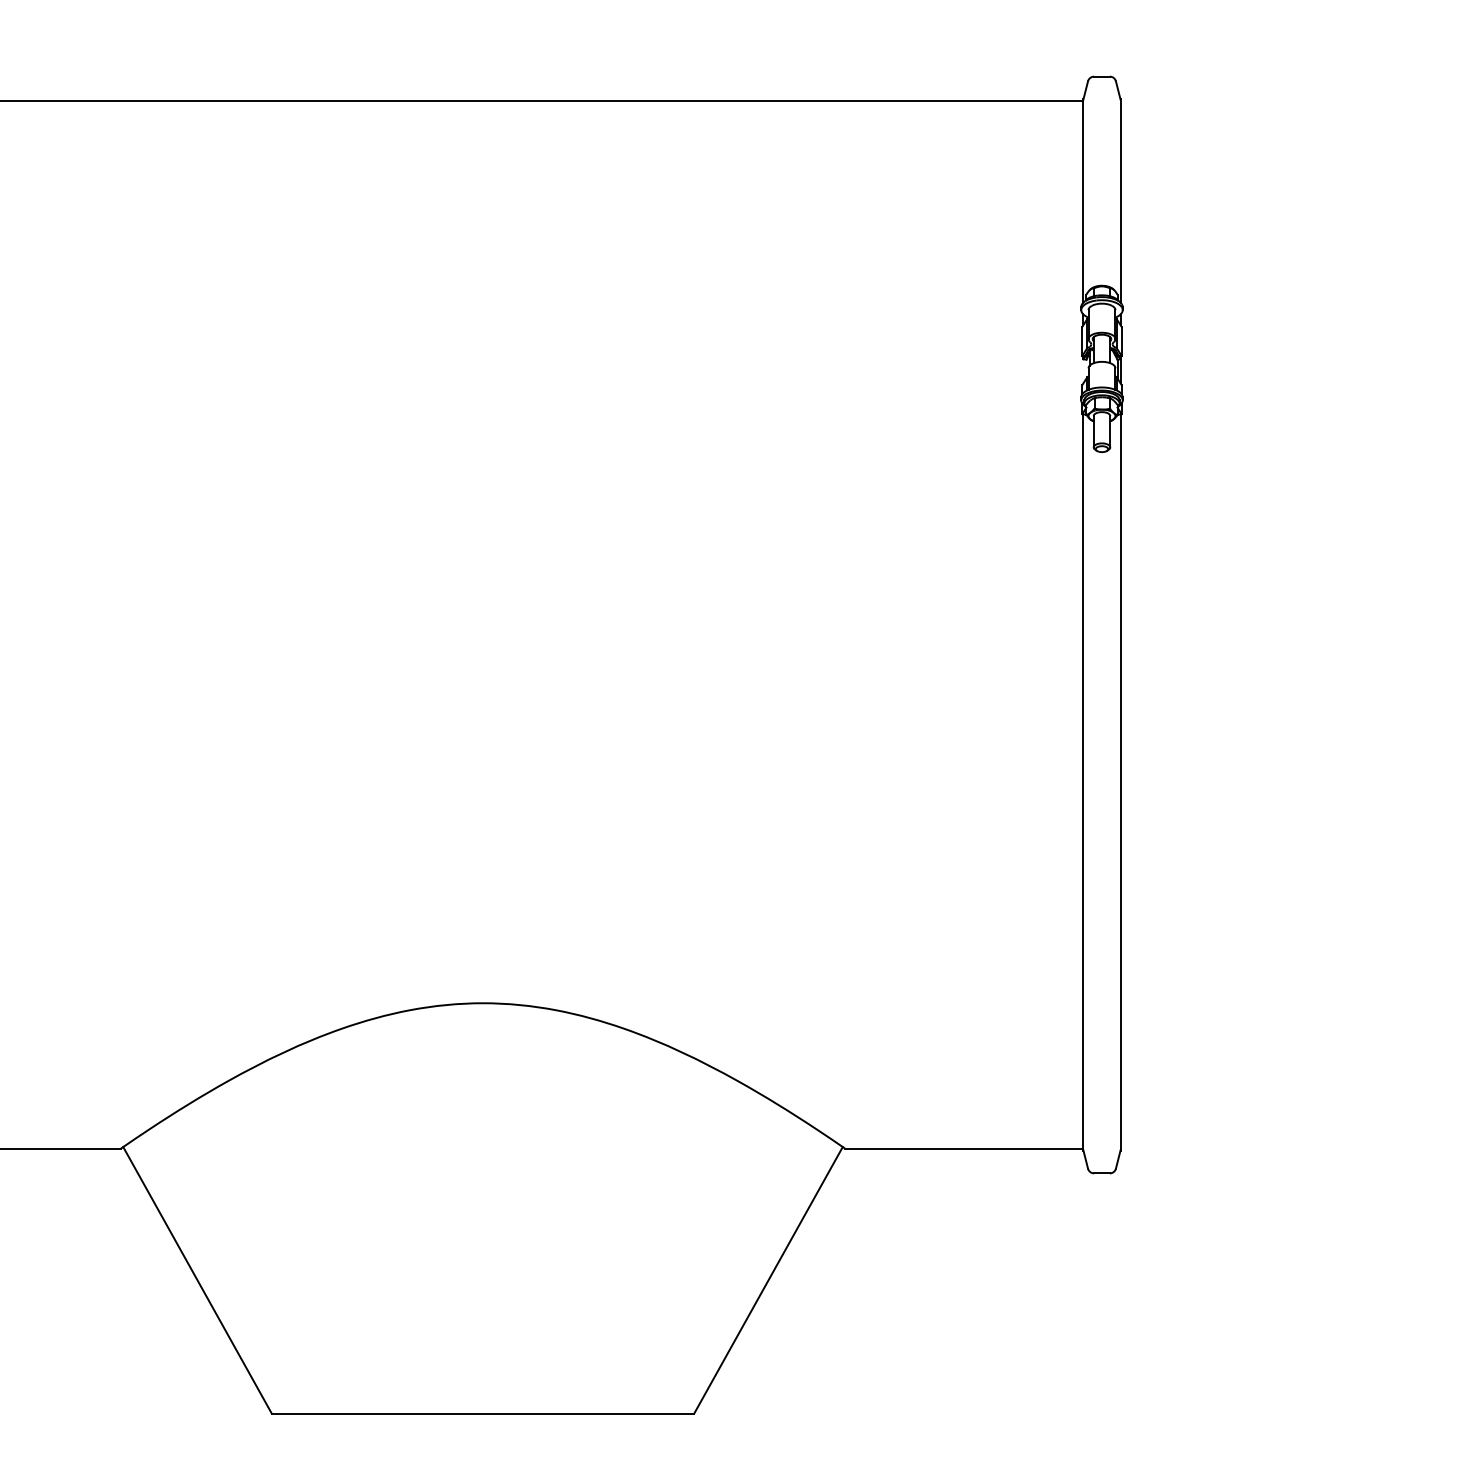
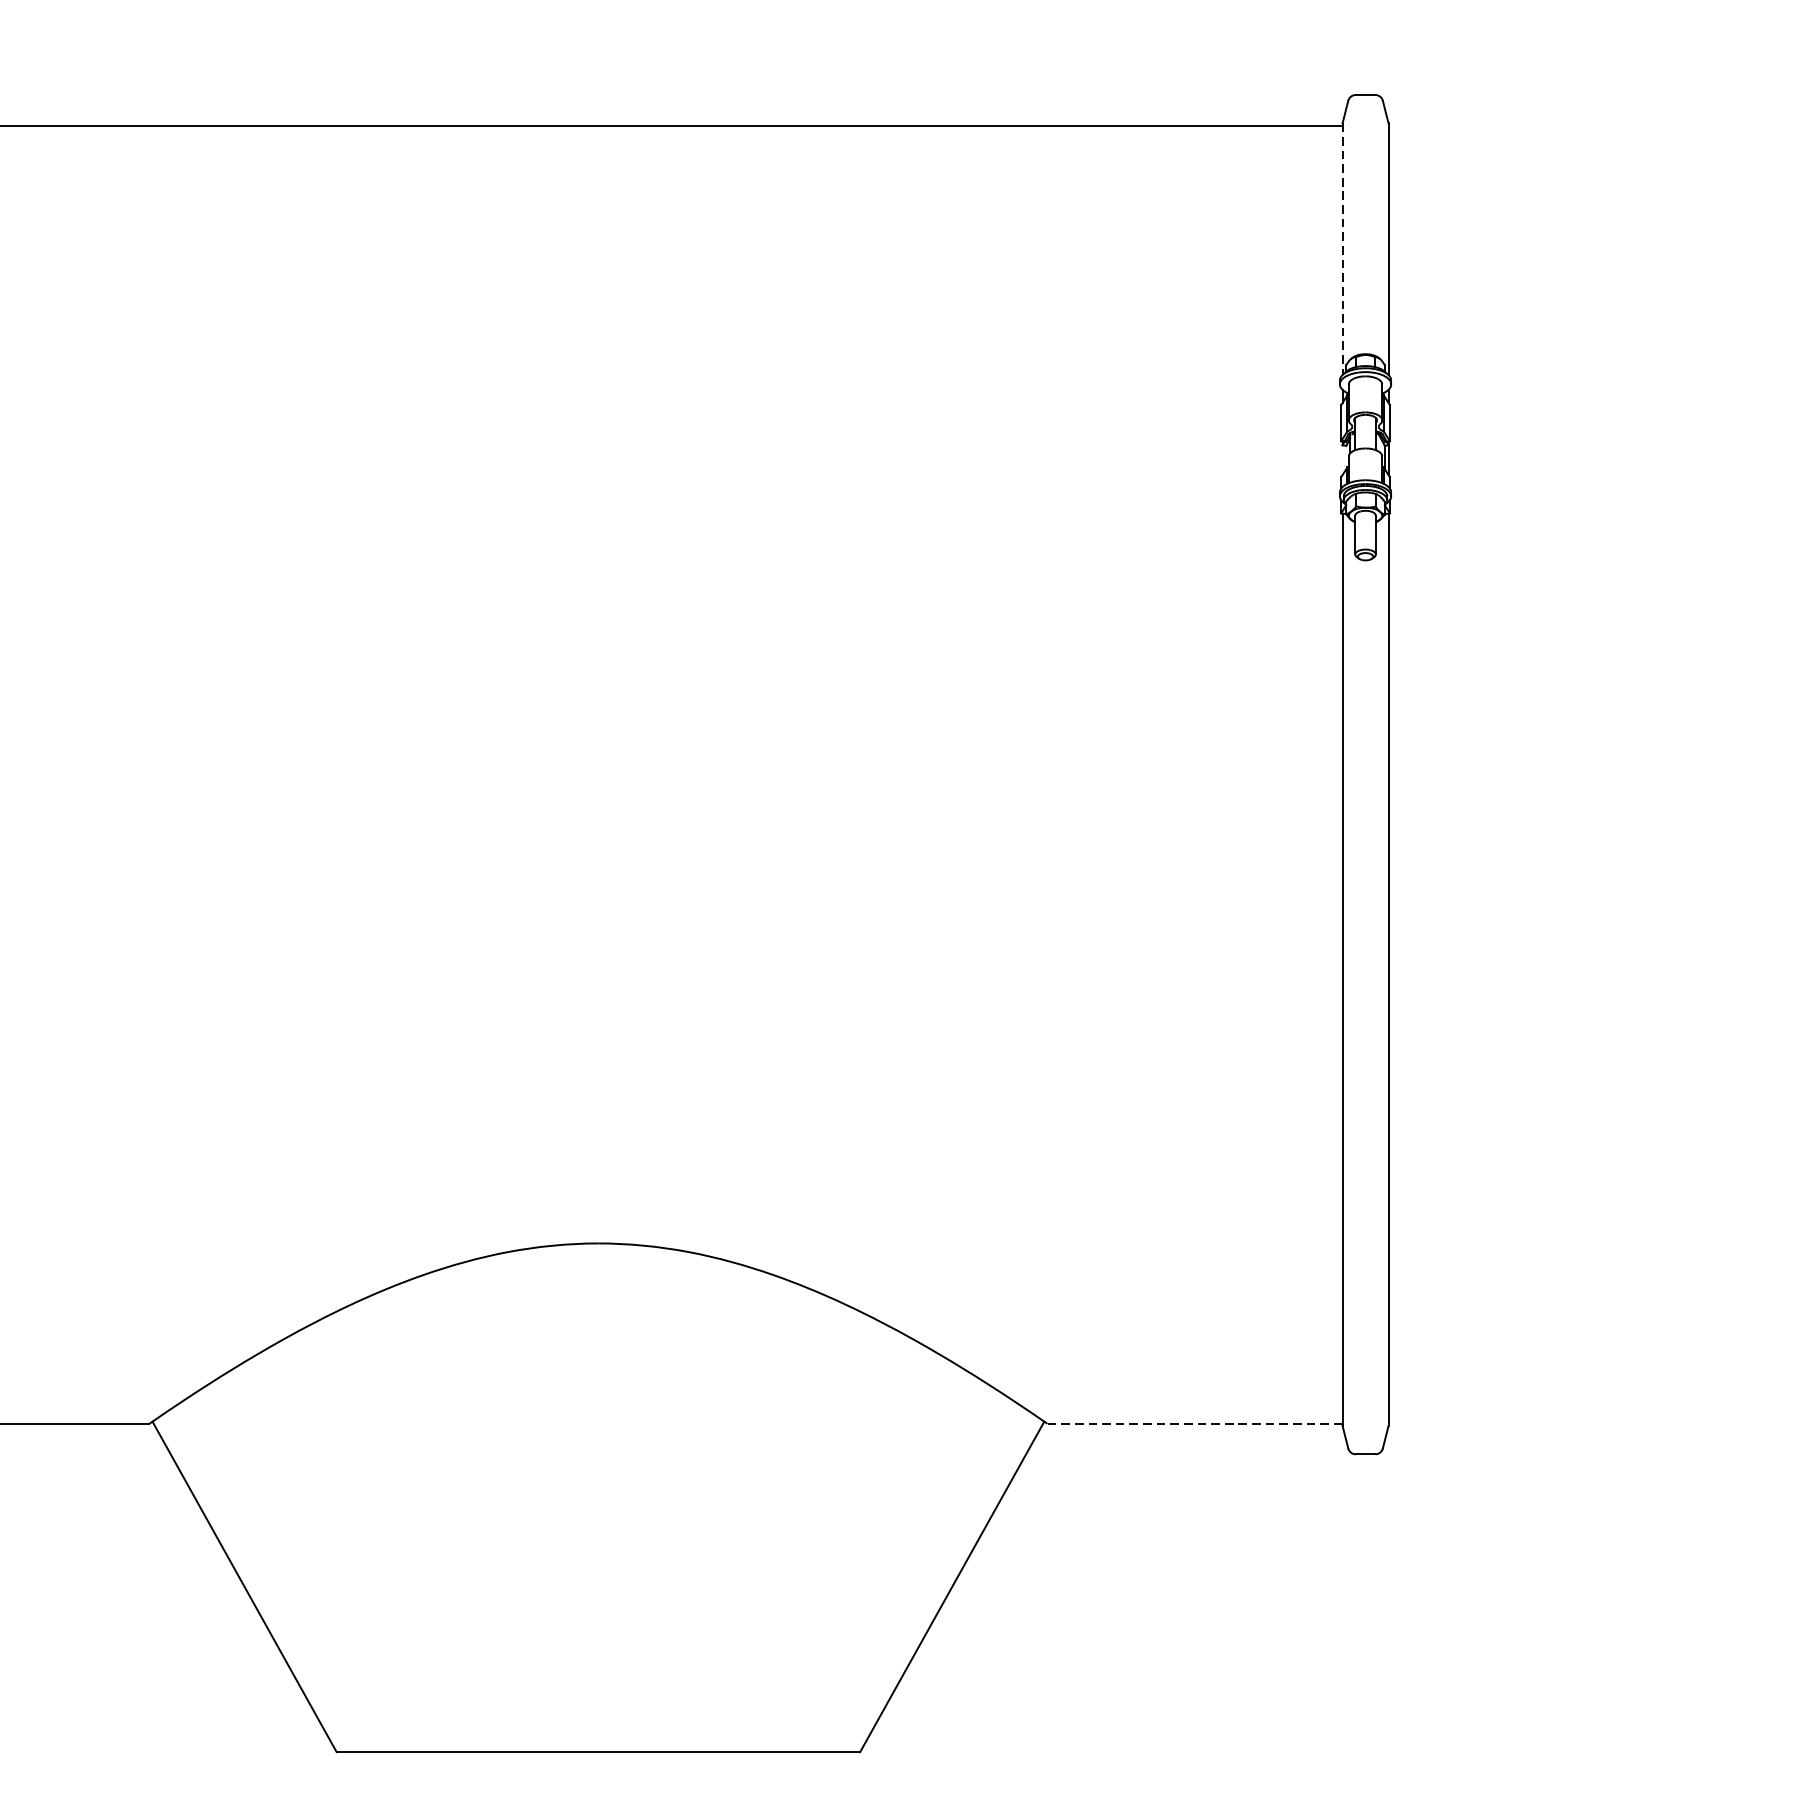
line: (1083, 201) -> (1342, 249), solid -> dashed
line: (963, 1148) -> (1193, 1423), solid -> dashed

